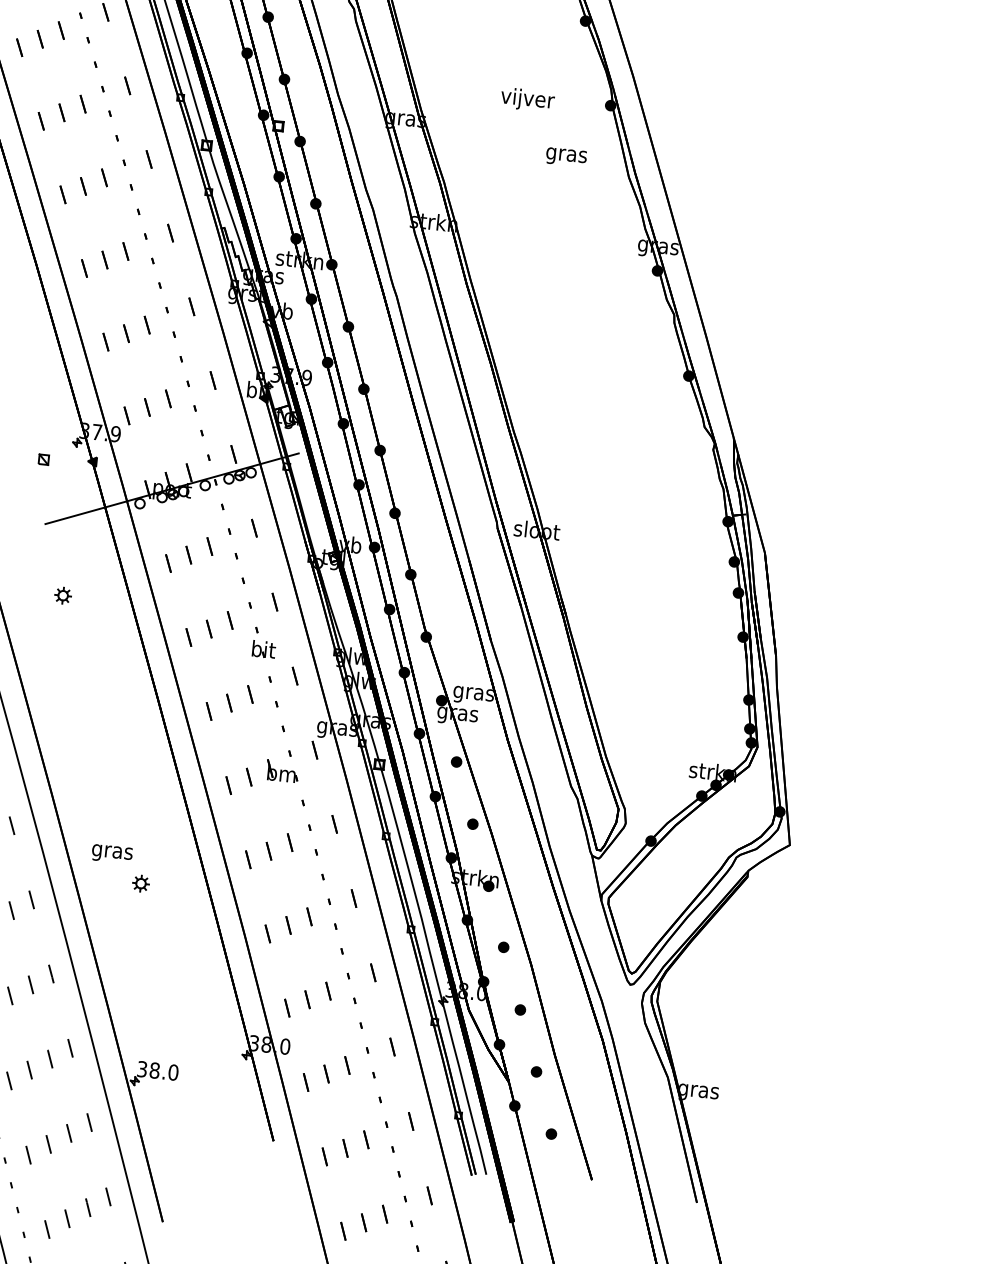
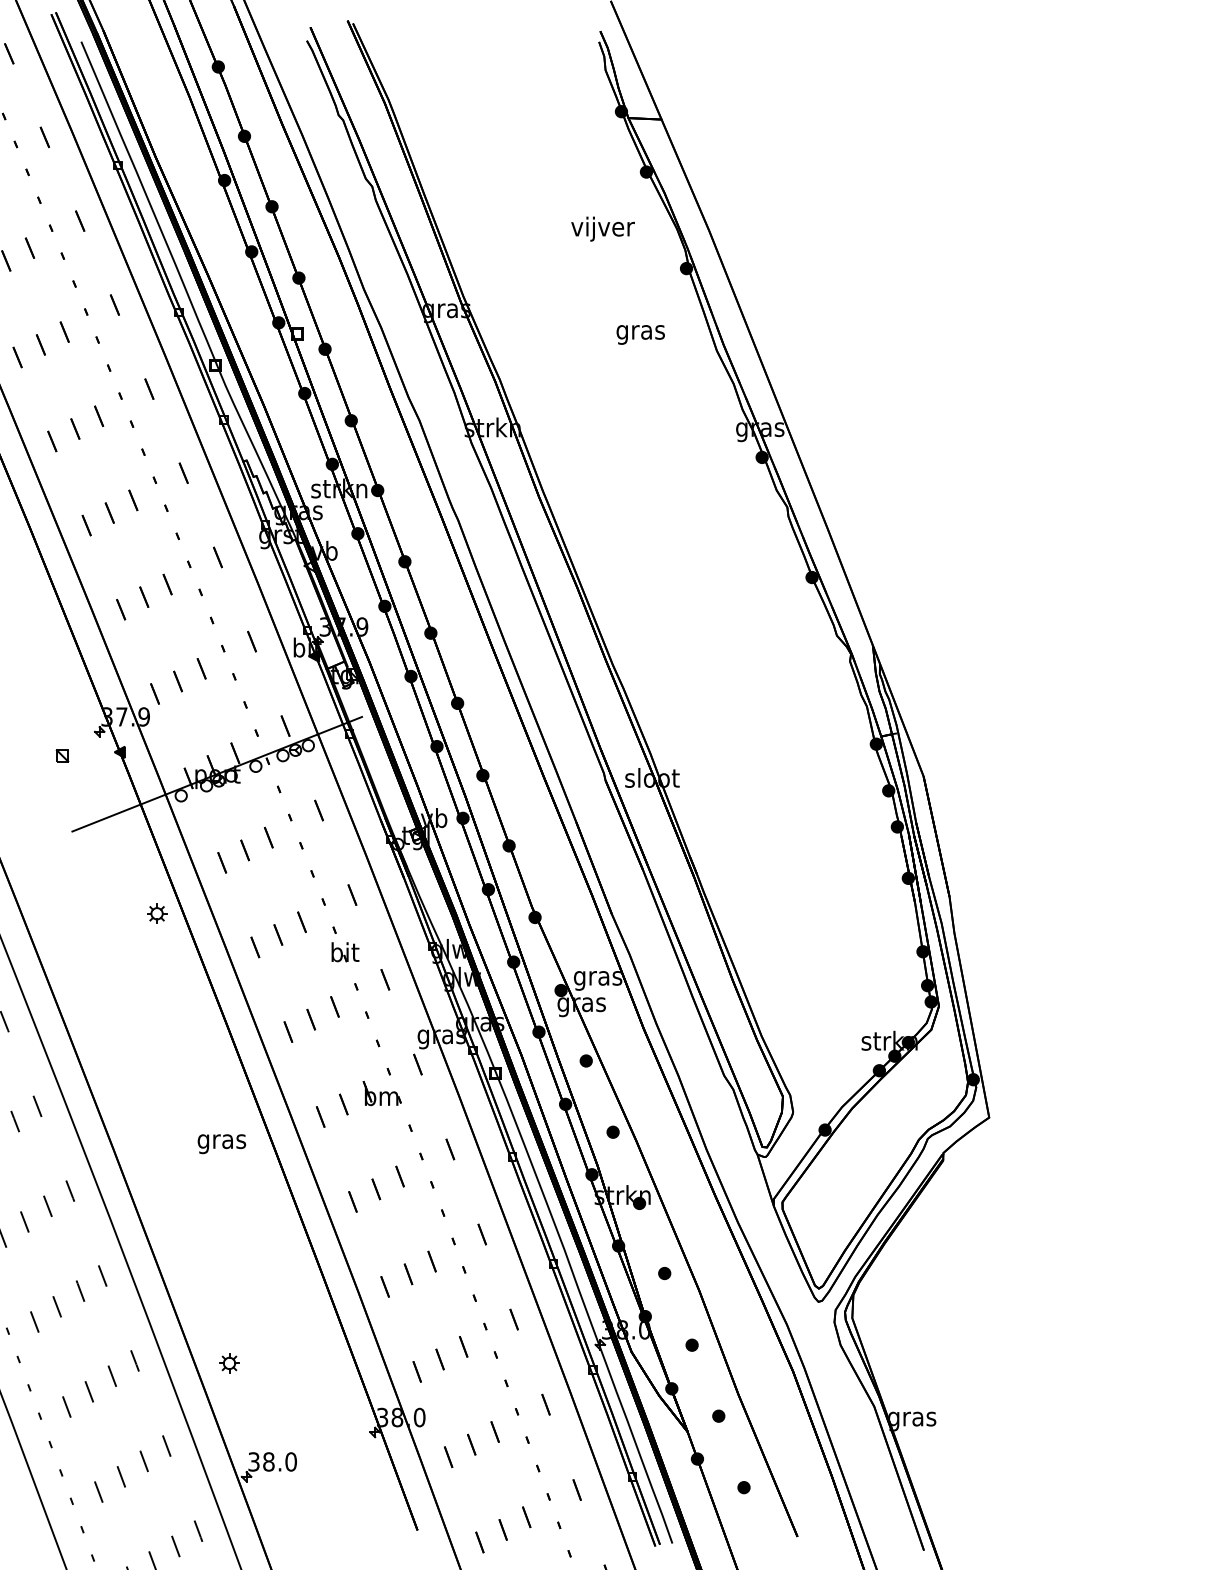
text: (527, 99) -> (602, 228), moved
part: (63, 595) -> (157, 913), moved
text: (111, 854) -> (221, 1144), moved
part: (141, 883) -> (229, 1363), moved

